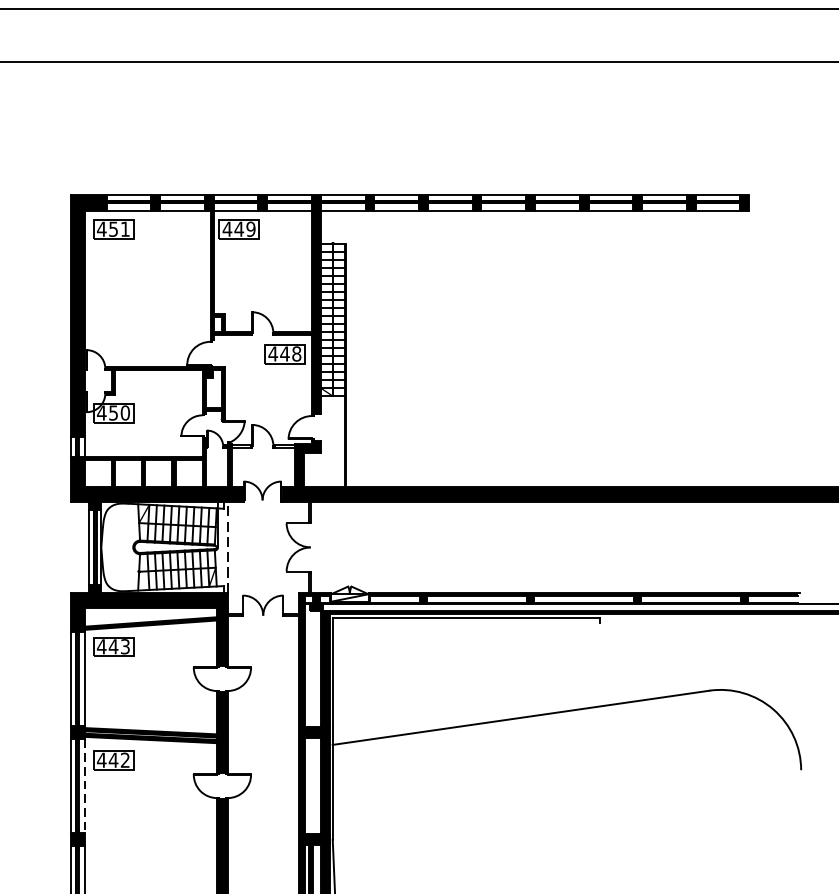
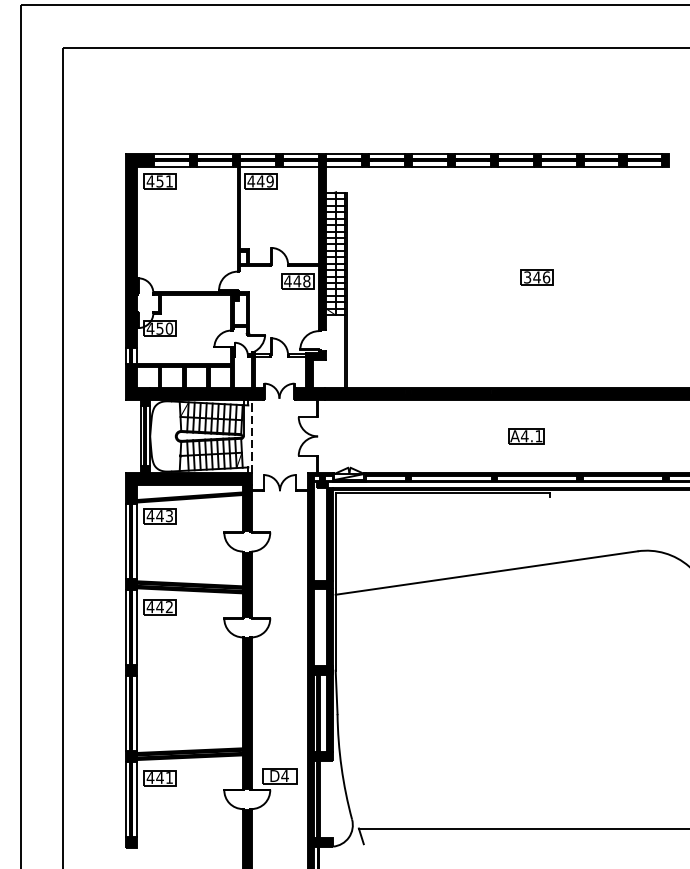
part: (583, 349) -> (536, 277), added
part: (570, 547) -> (526, 436), added
line: (85, 786) -> (137, 628), dashed -> solid

